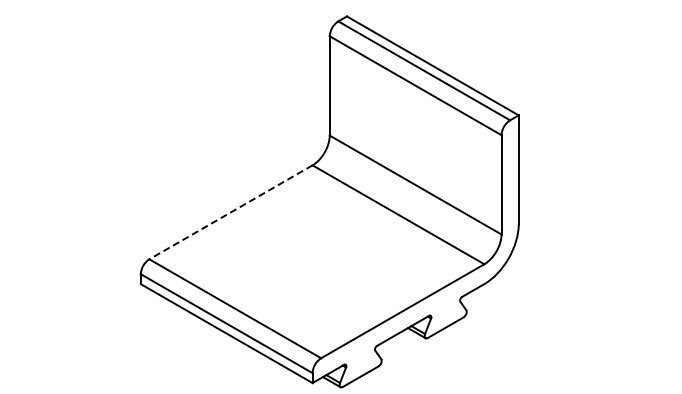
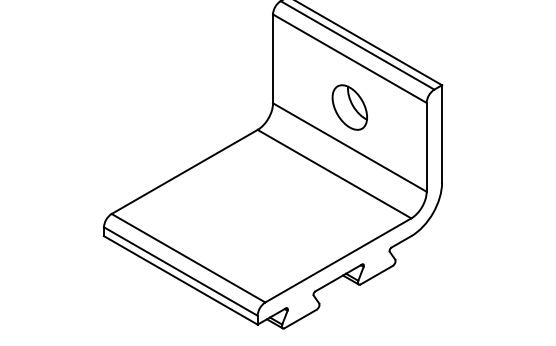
part: (415, 140) -> (349, 107), added
line: (230, 212) -> (184, 172), dashed -> solid

